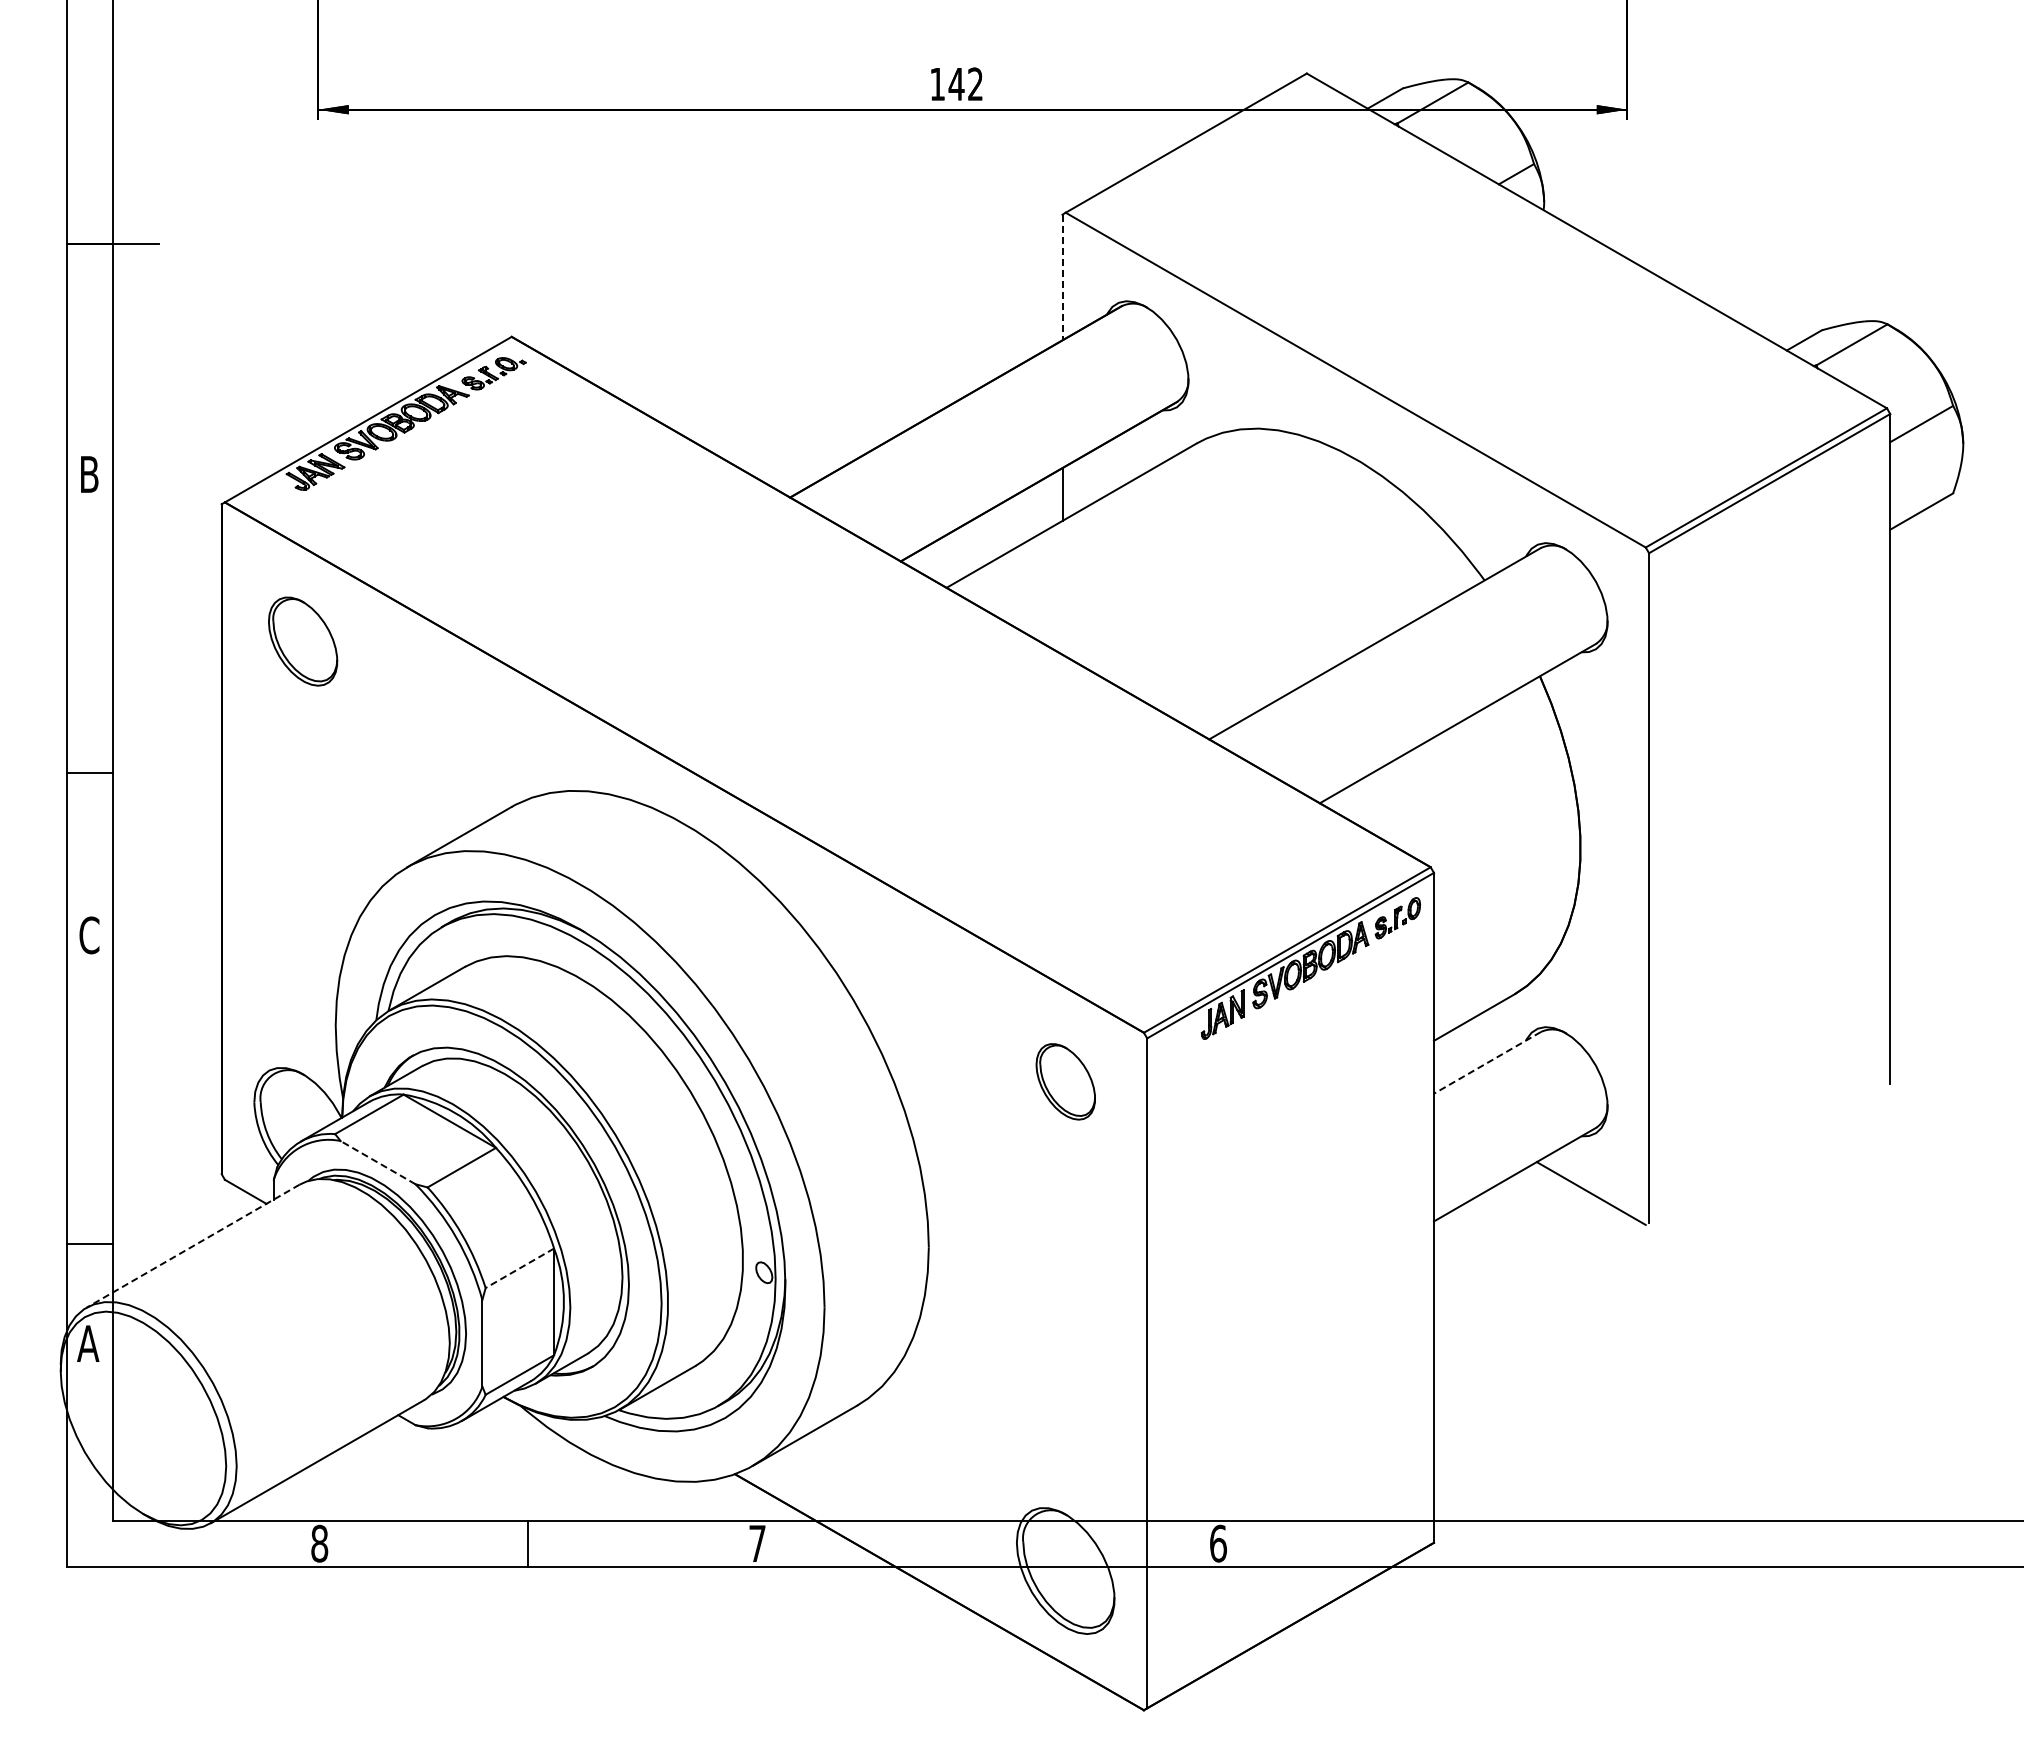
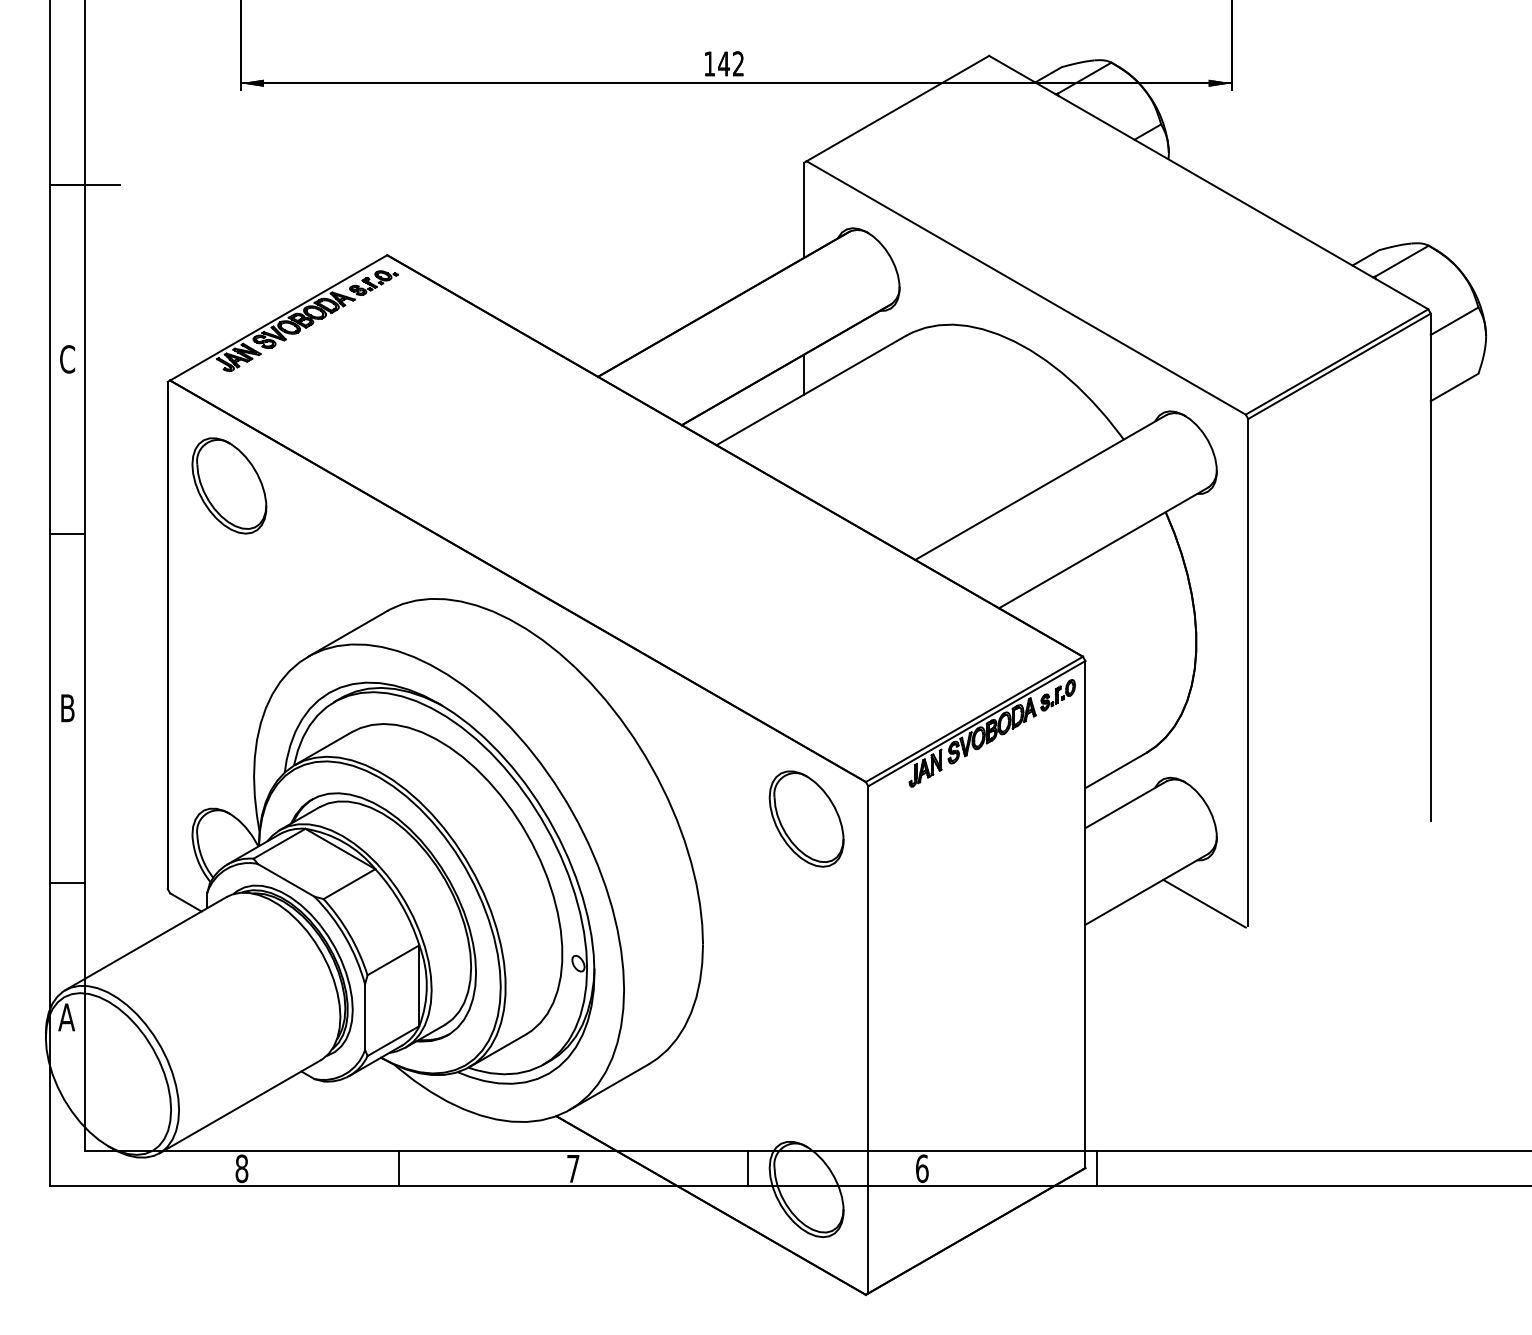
line: (1062, 277) -> (804, 210), dashed -> solid
text: (89, 474) -> (67, 359), B -> C
part: (302, 641) -> (228, 485), size x1.43
line: (89, 772) -> (67, 533), moved
text: (89, 935) -> (67, 708), C -> B
line: (1487, 1062) -> (1125, 804), dashed -> solid
part: (1065, 1081) -> (806, 818), size x1.67
line: (377, 1162) -> (285, 880), dashed -> solid
line: (89, 1243) -> (67, 882), moved
line: (192, 1246) -> (145, 943), dashed -> solid
line: (519, 1268) -> (393, 960), dashed -> solid
line: (988, 1543) -> (748, 1168), added
line: (1449, 1543) -> (1097, 1168), added

